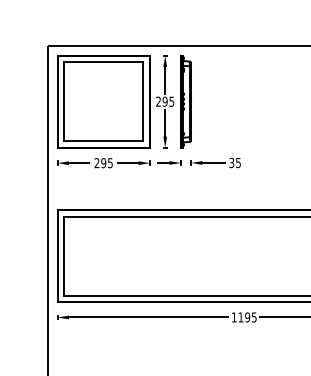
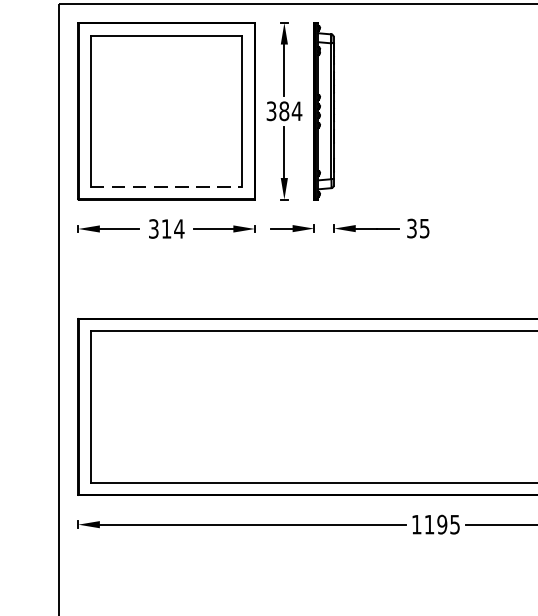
text: (165, 101) -> (284, 110), 295 -> 384
line: (103, 141) -> (166, 187), solid -> dashed
text: (103, 163) -> (166, 229), 295 -> 314

